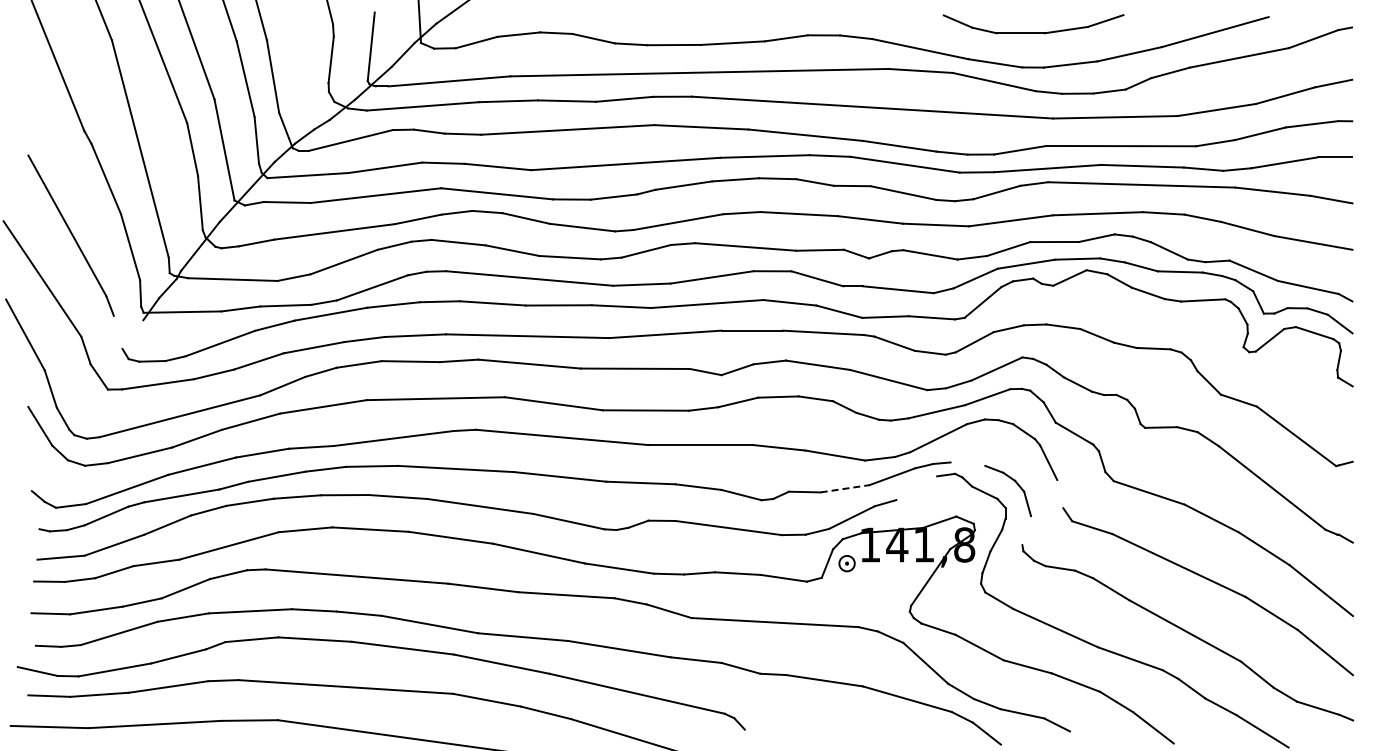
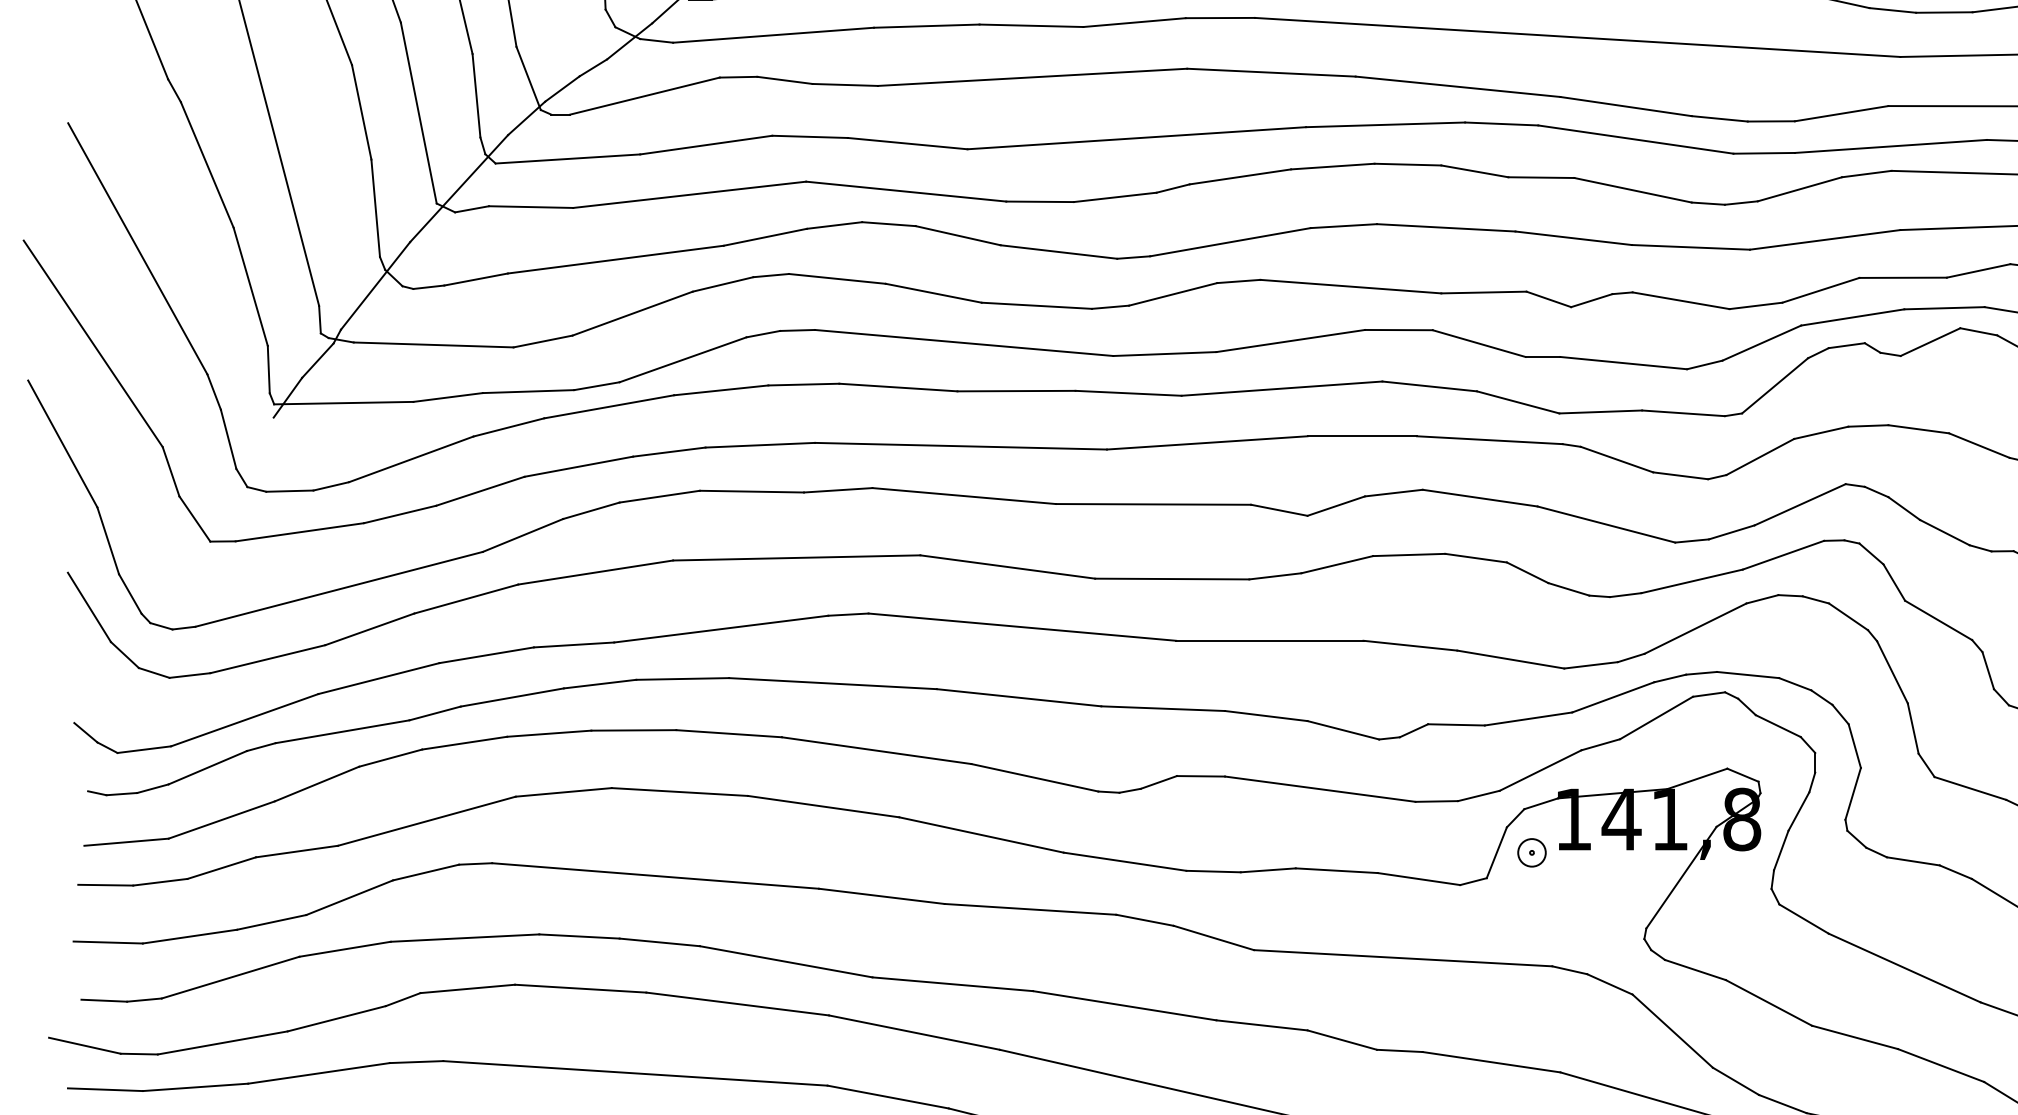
line: (117, 331) -> (227, 437), added
line: (967, 463) -> (1747, 673), added
line: (845, 488) -> (1529, 718), dashed -> solid
line: (916, 488) -> (1656, 718), added
line: (1060, 494) -> (1913, 729), added
line: (1026, 530) -> (1852, 793), added

